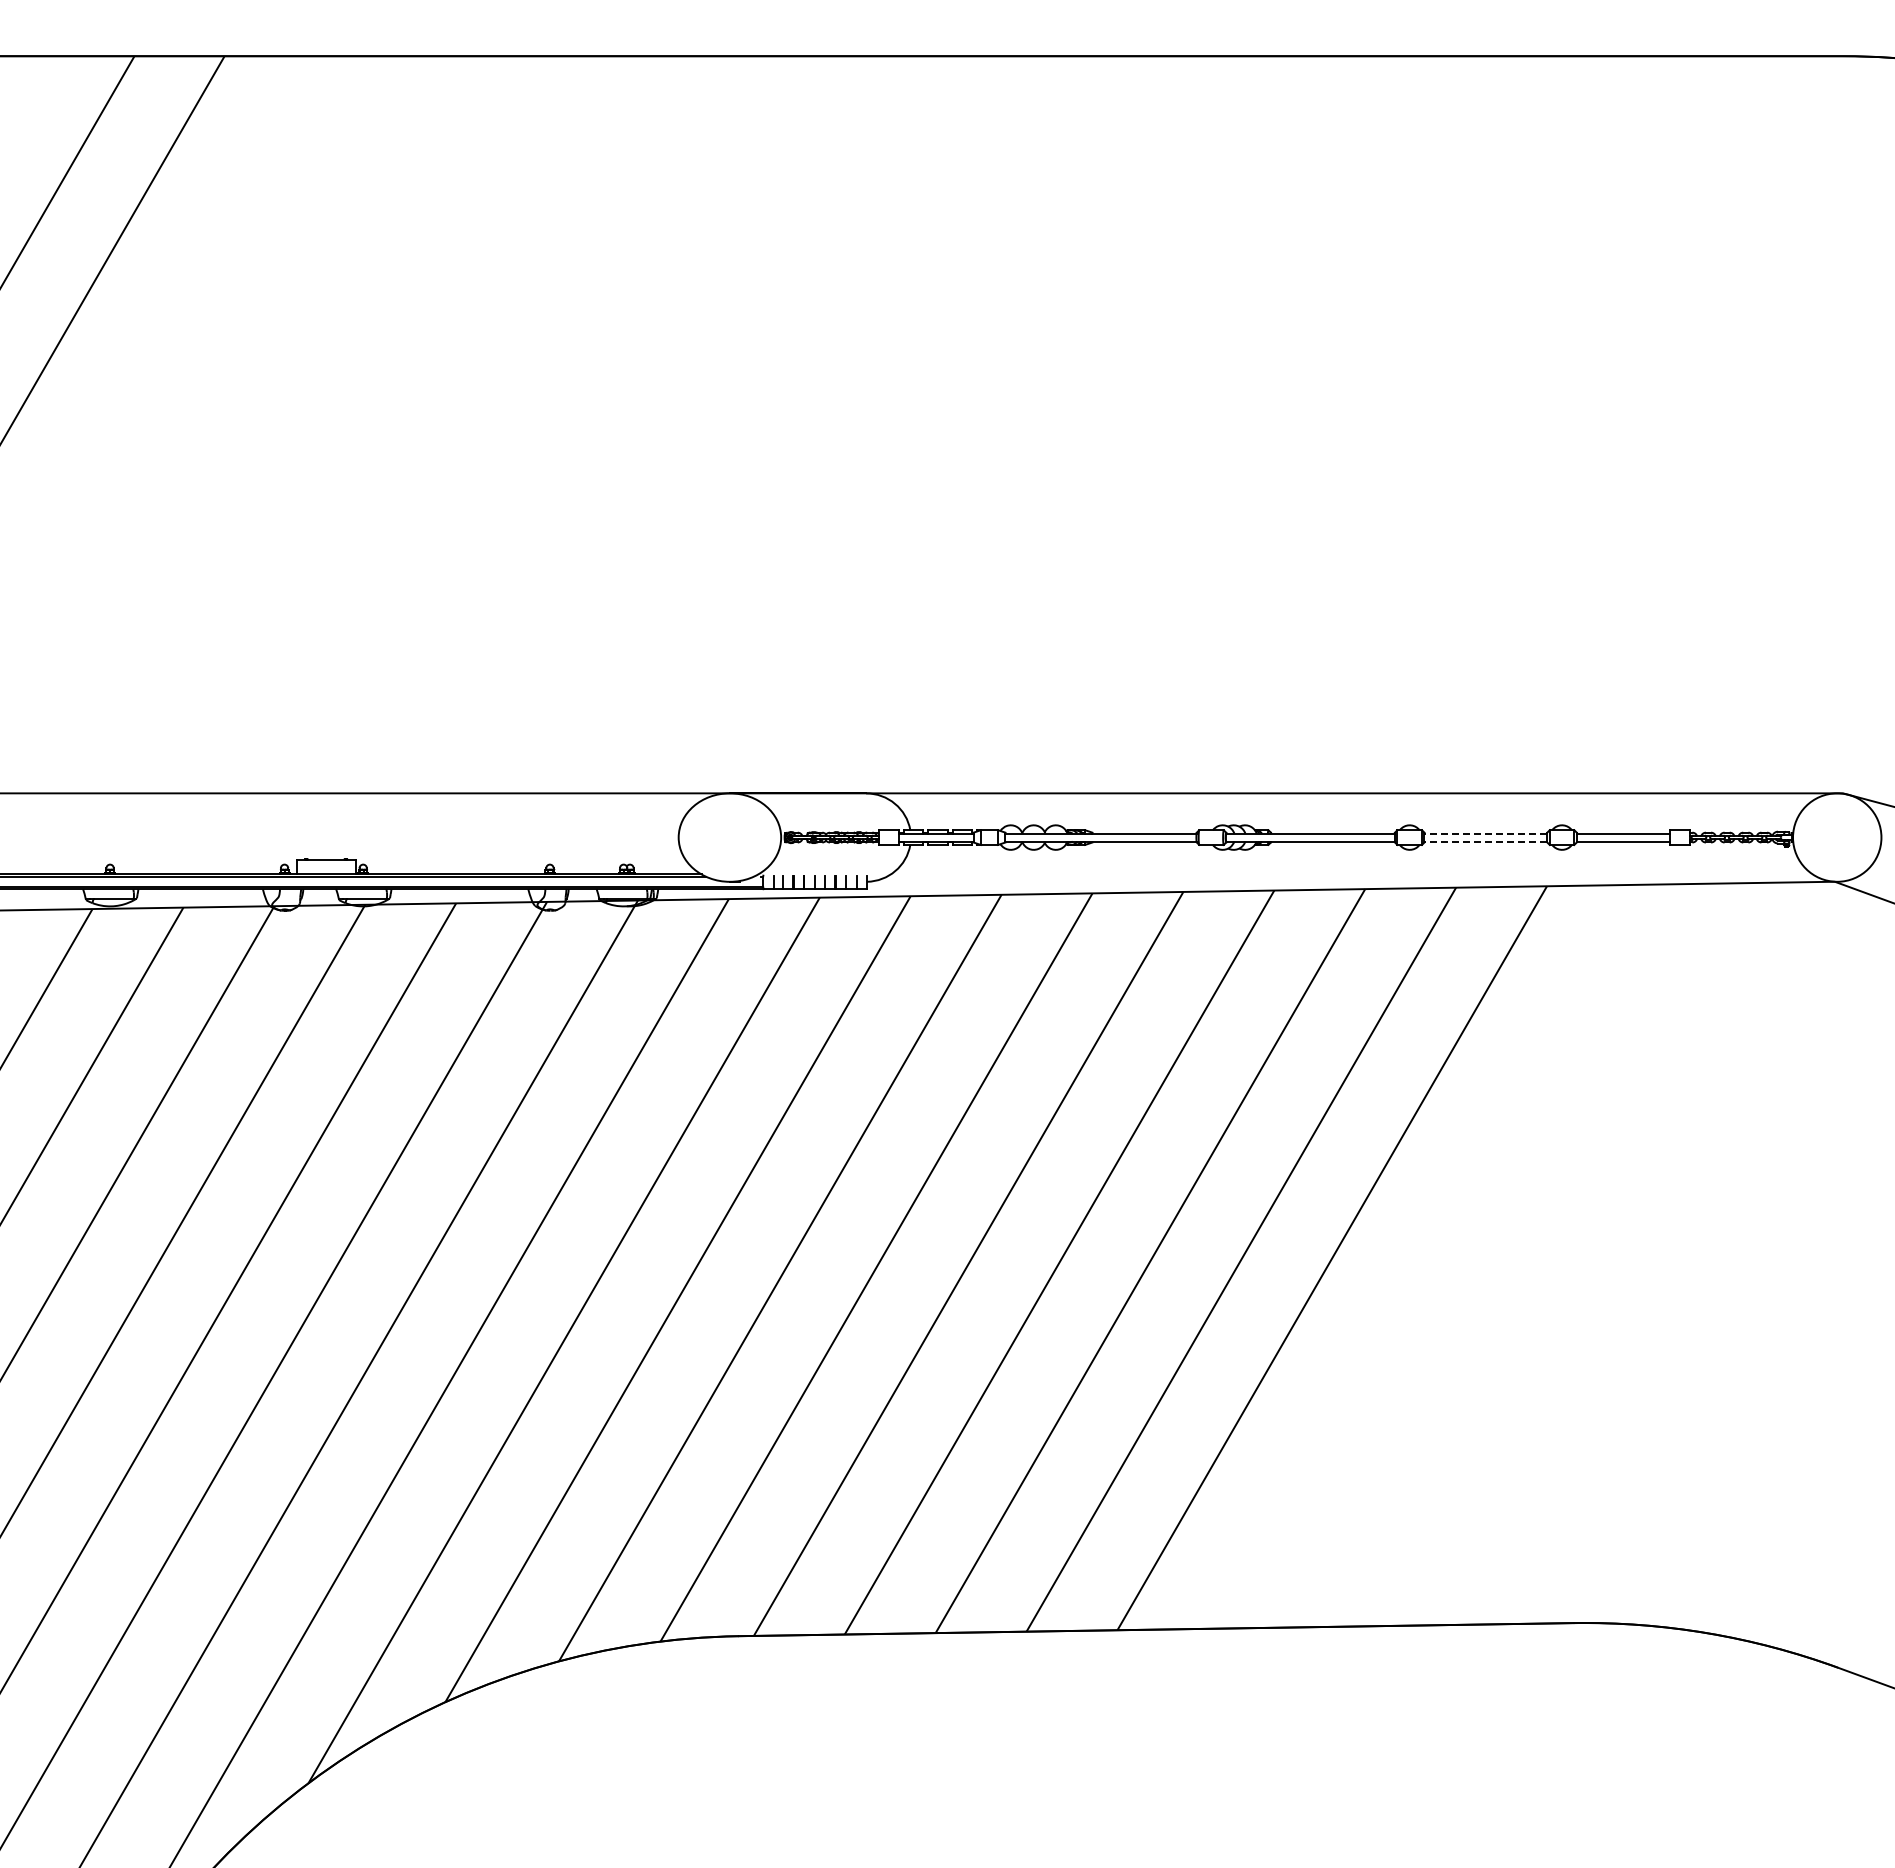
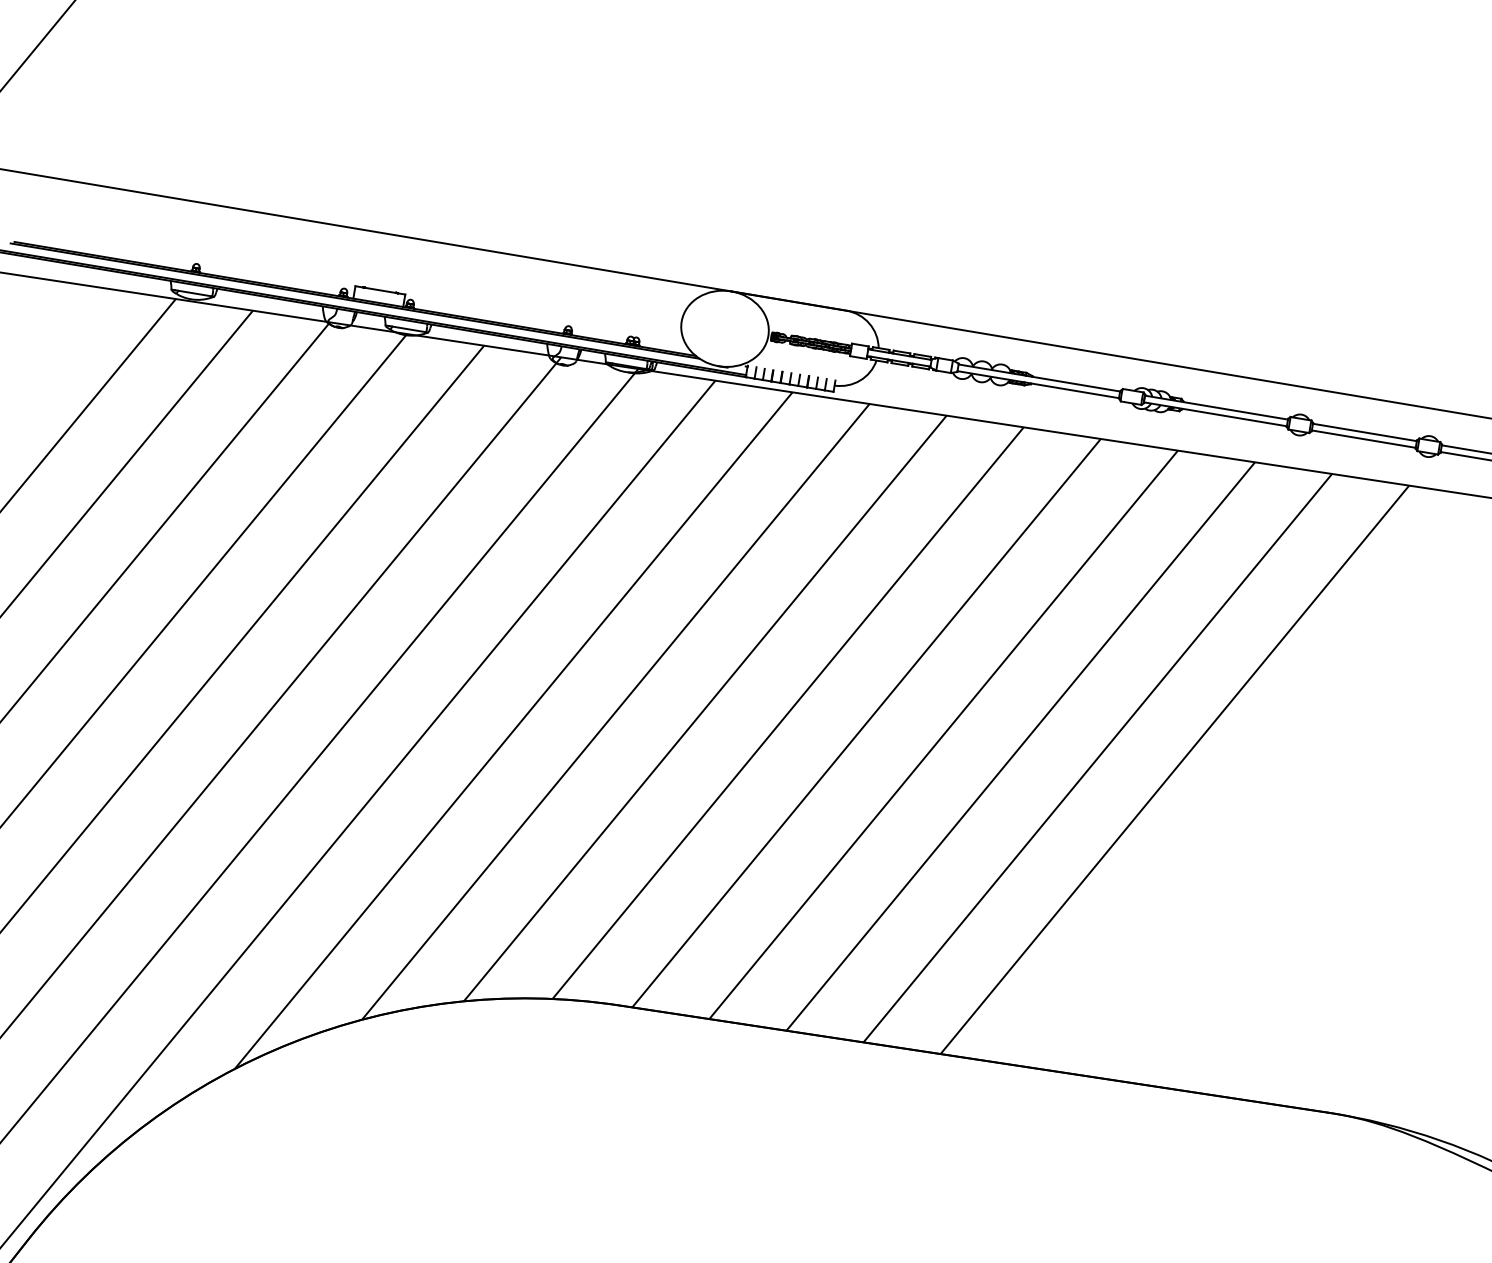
line: (1485, 833) -> (1364, 432), dashed -> solid
line: (1485, 841) -> (1363, 439), dashed -> solid

